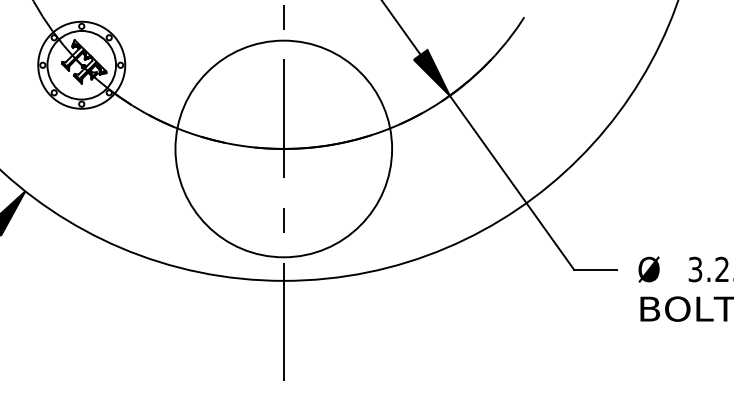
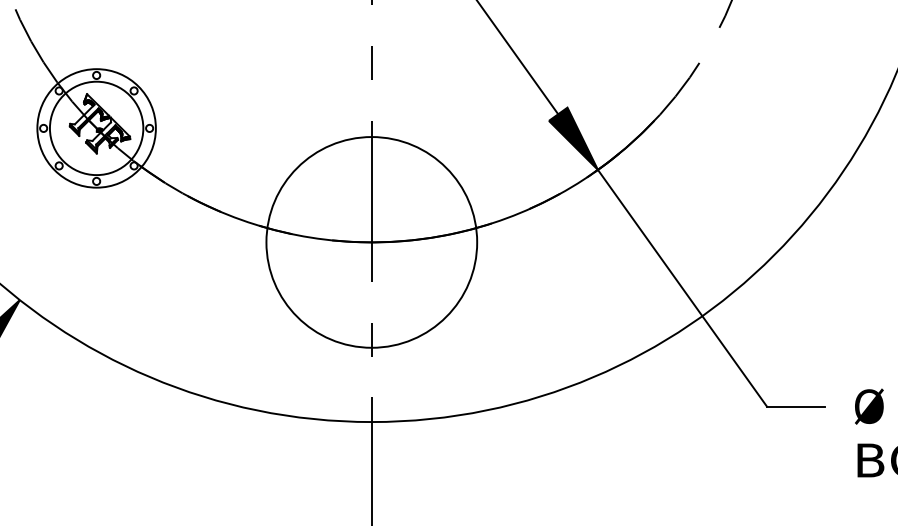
circle: (283, 148) -> (371, 241), size x0.71

